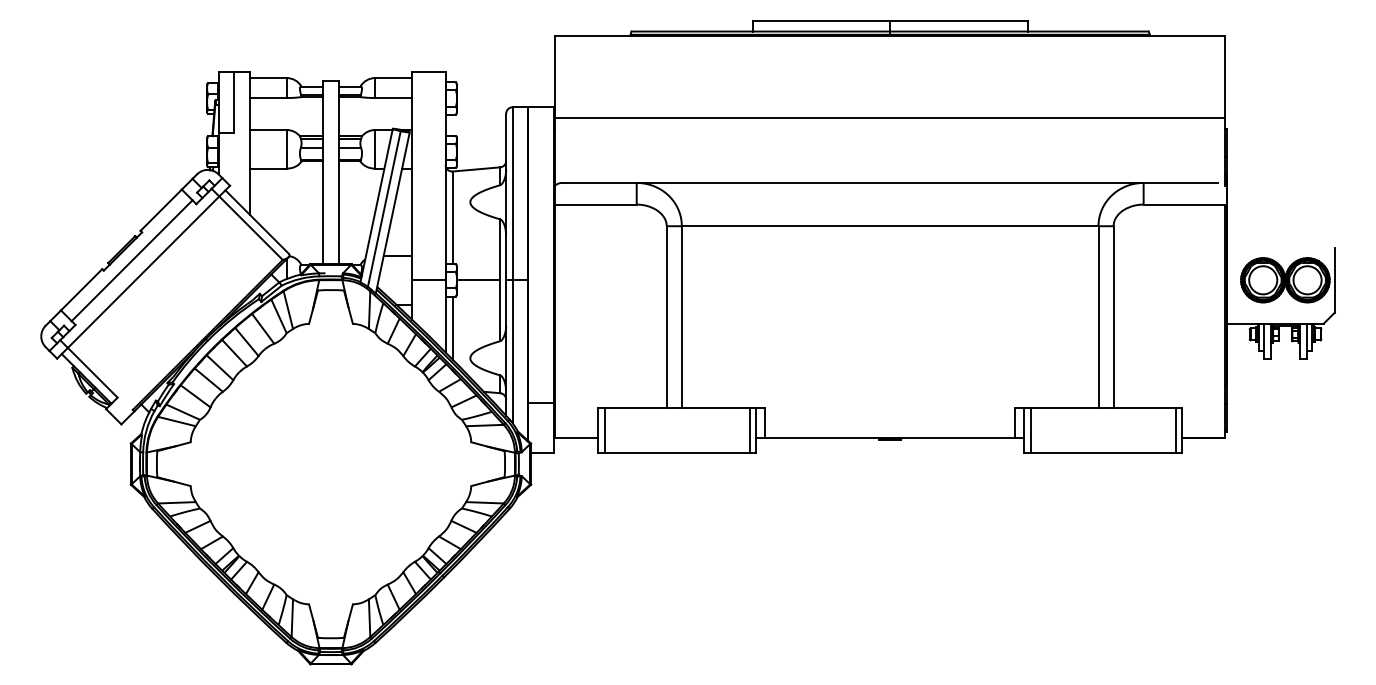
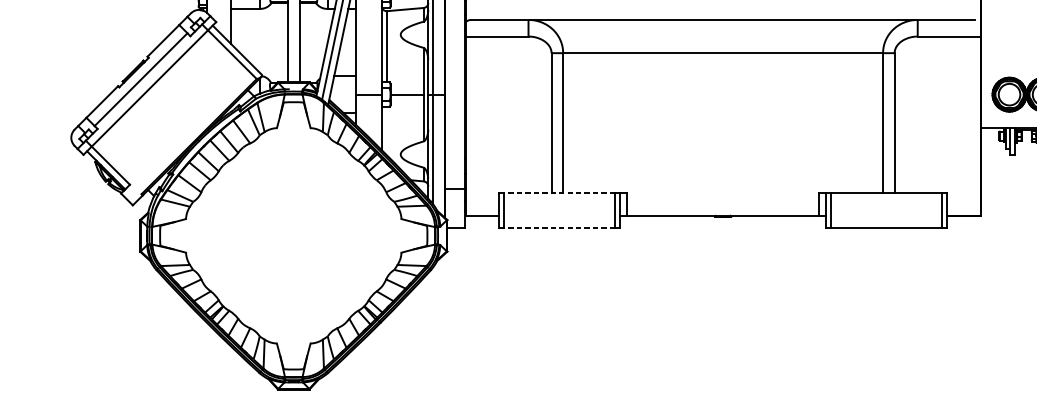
line: (452, 327) -> (387, 130), removed
line: (676, 407) -> (559, 192), solid -> dashed
line: (676, 453) -> (559, 227), solid -> dashed

